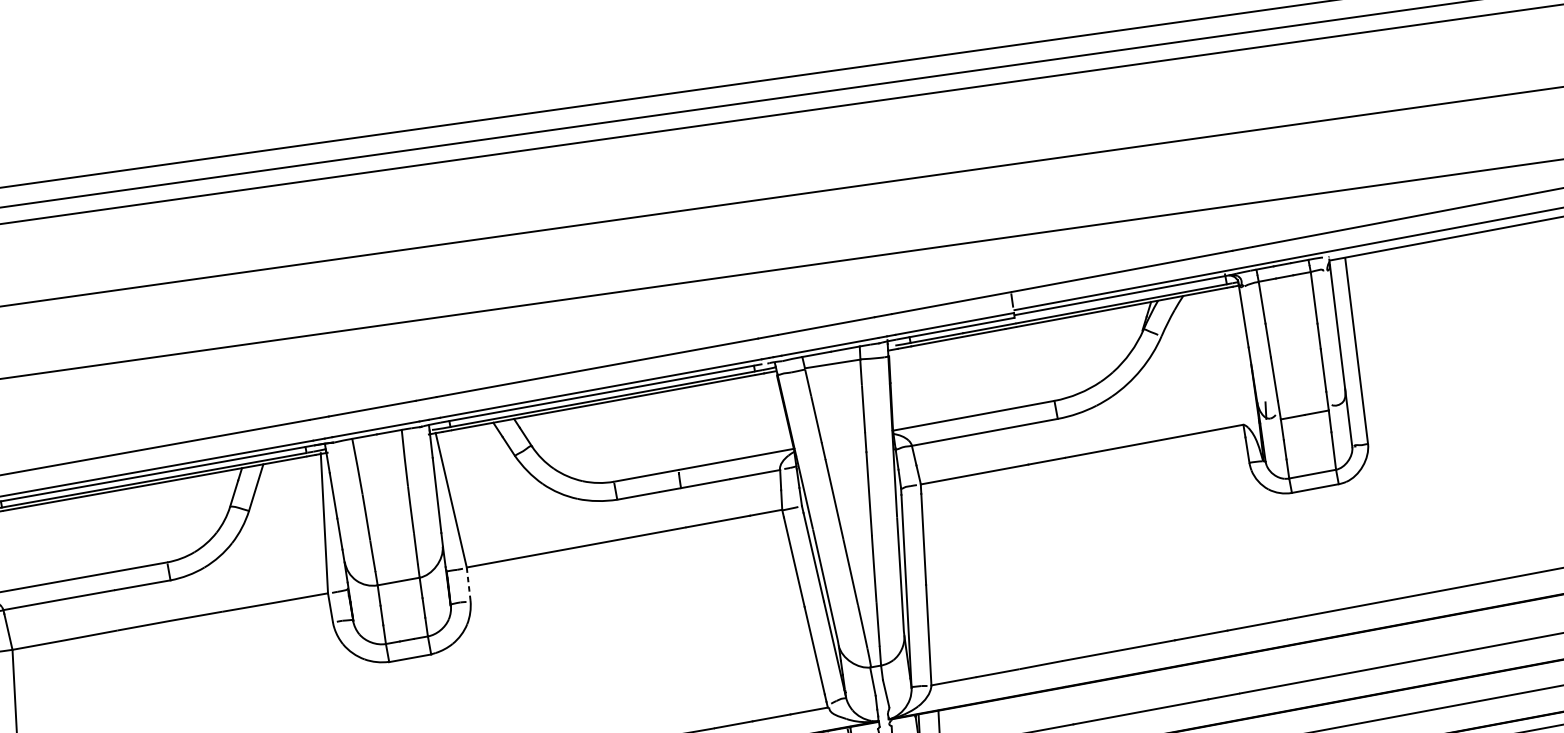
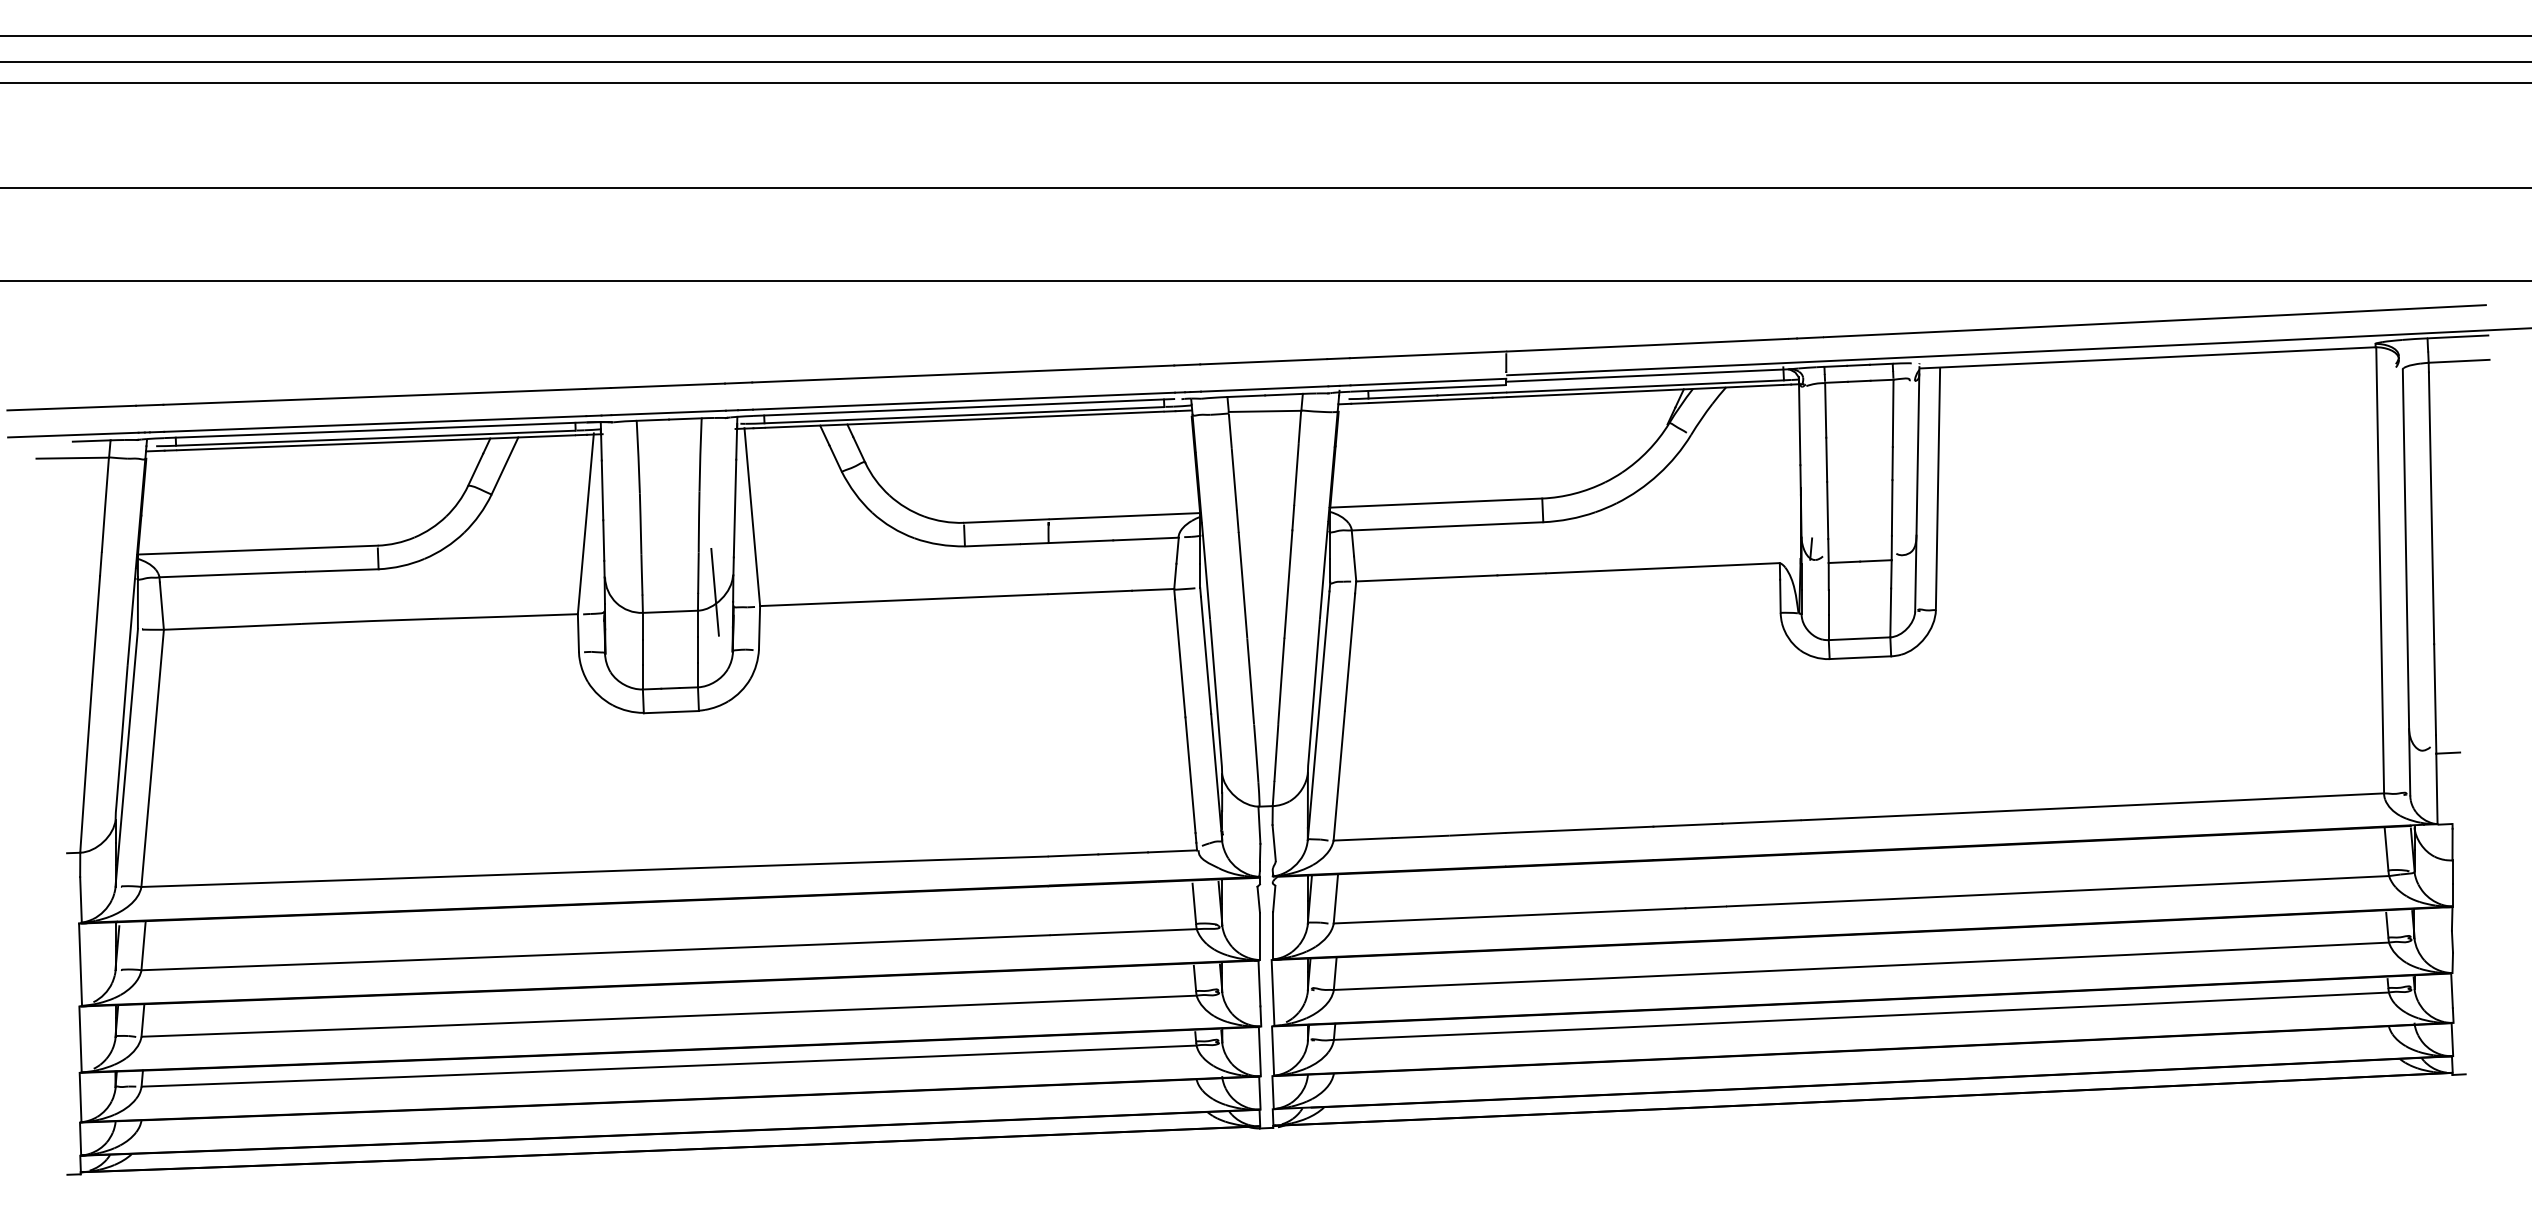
line: (430, 561) -> (714, 591), added
line: (468, 583) -> (759, 627), dashed -> solid

